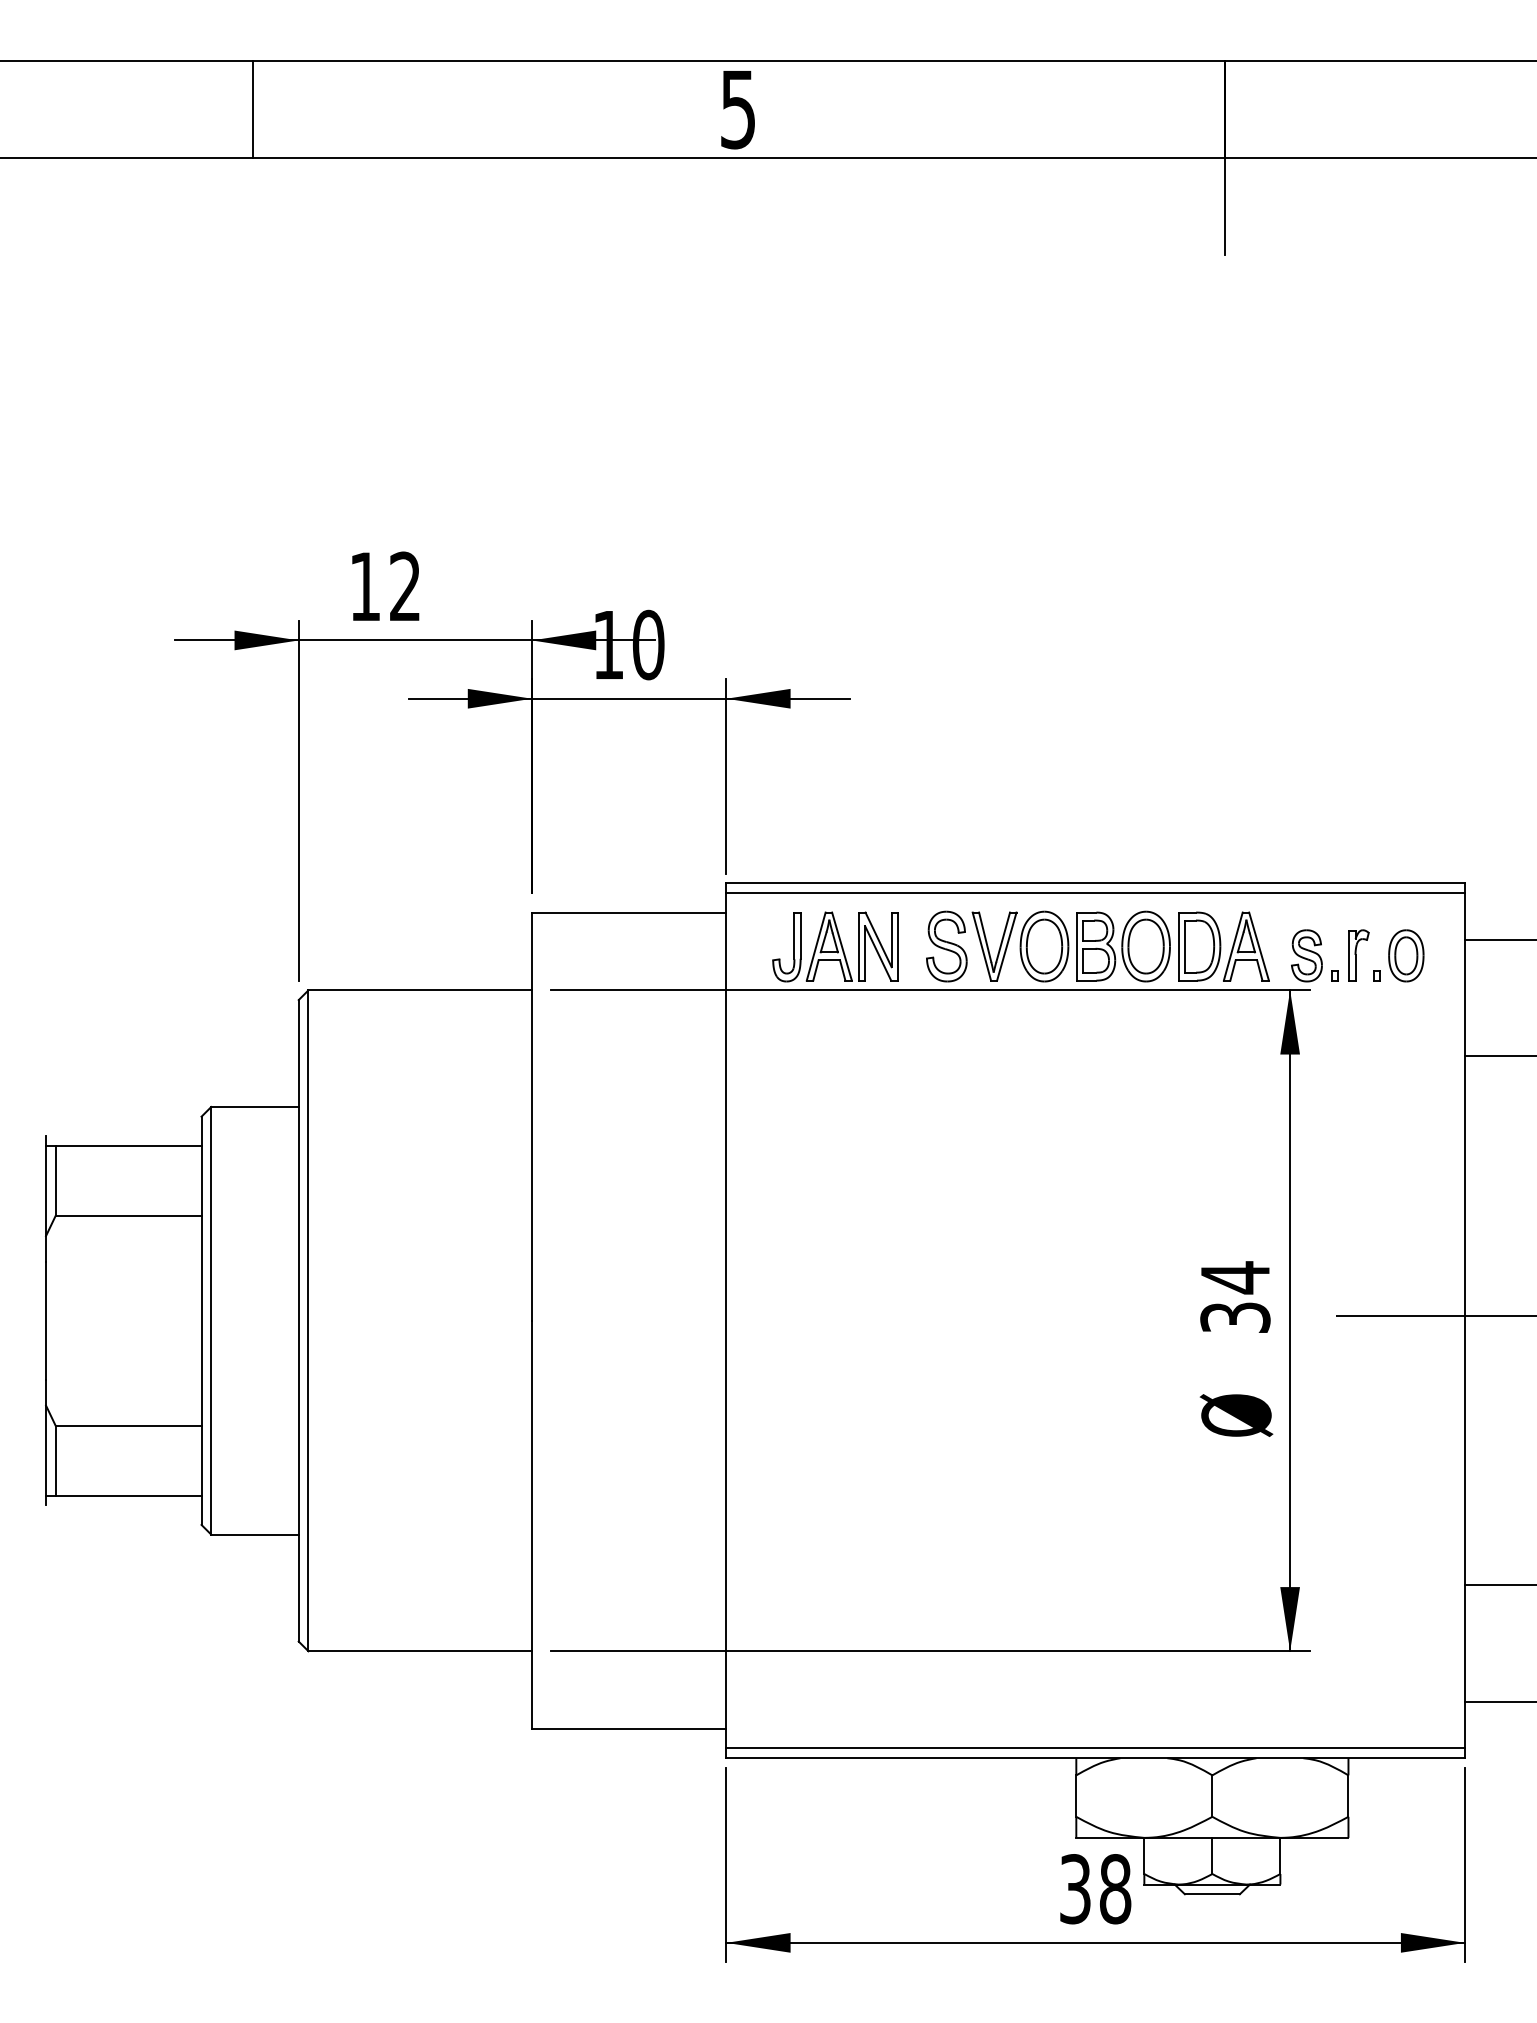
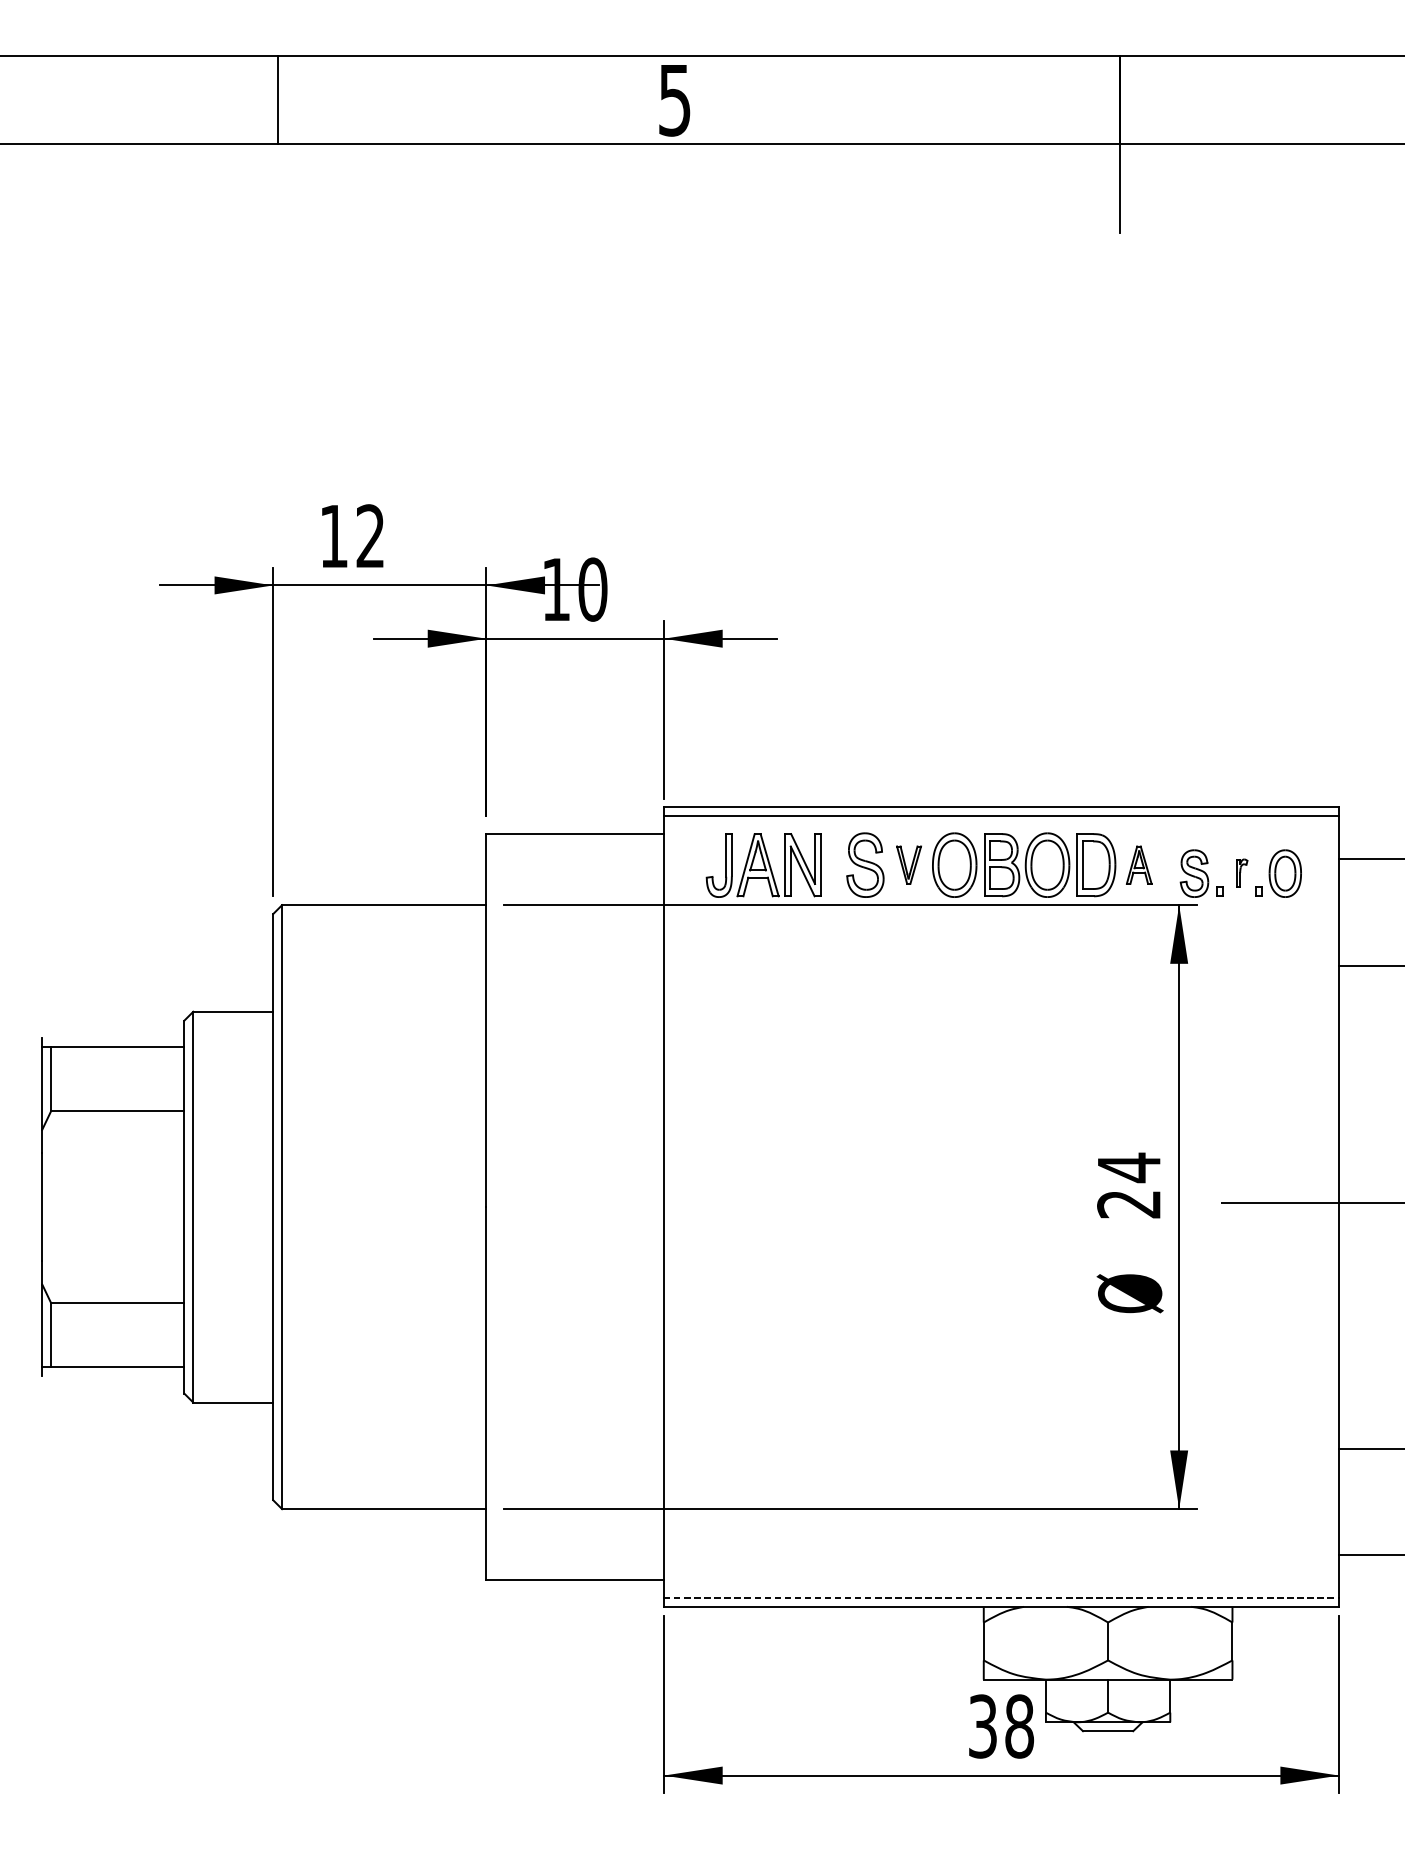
line: (253, 108) -> (278, 99), moved
part: (994, 946) -> (909, 865), size x0.6
part: (1246, 946) -> (1139, 865), size x0.6
part: (1358, 955) -> (1241, 873), size x0.6
text: (1235, 1317) -> (1129, 1204), 34 -> 24
line: (1096, 1748) -> (1002, 1597), solid -> dashed

